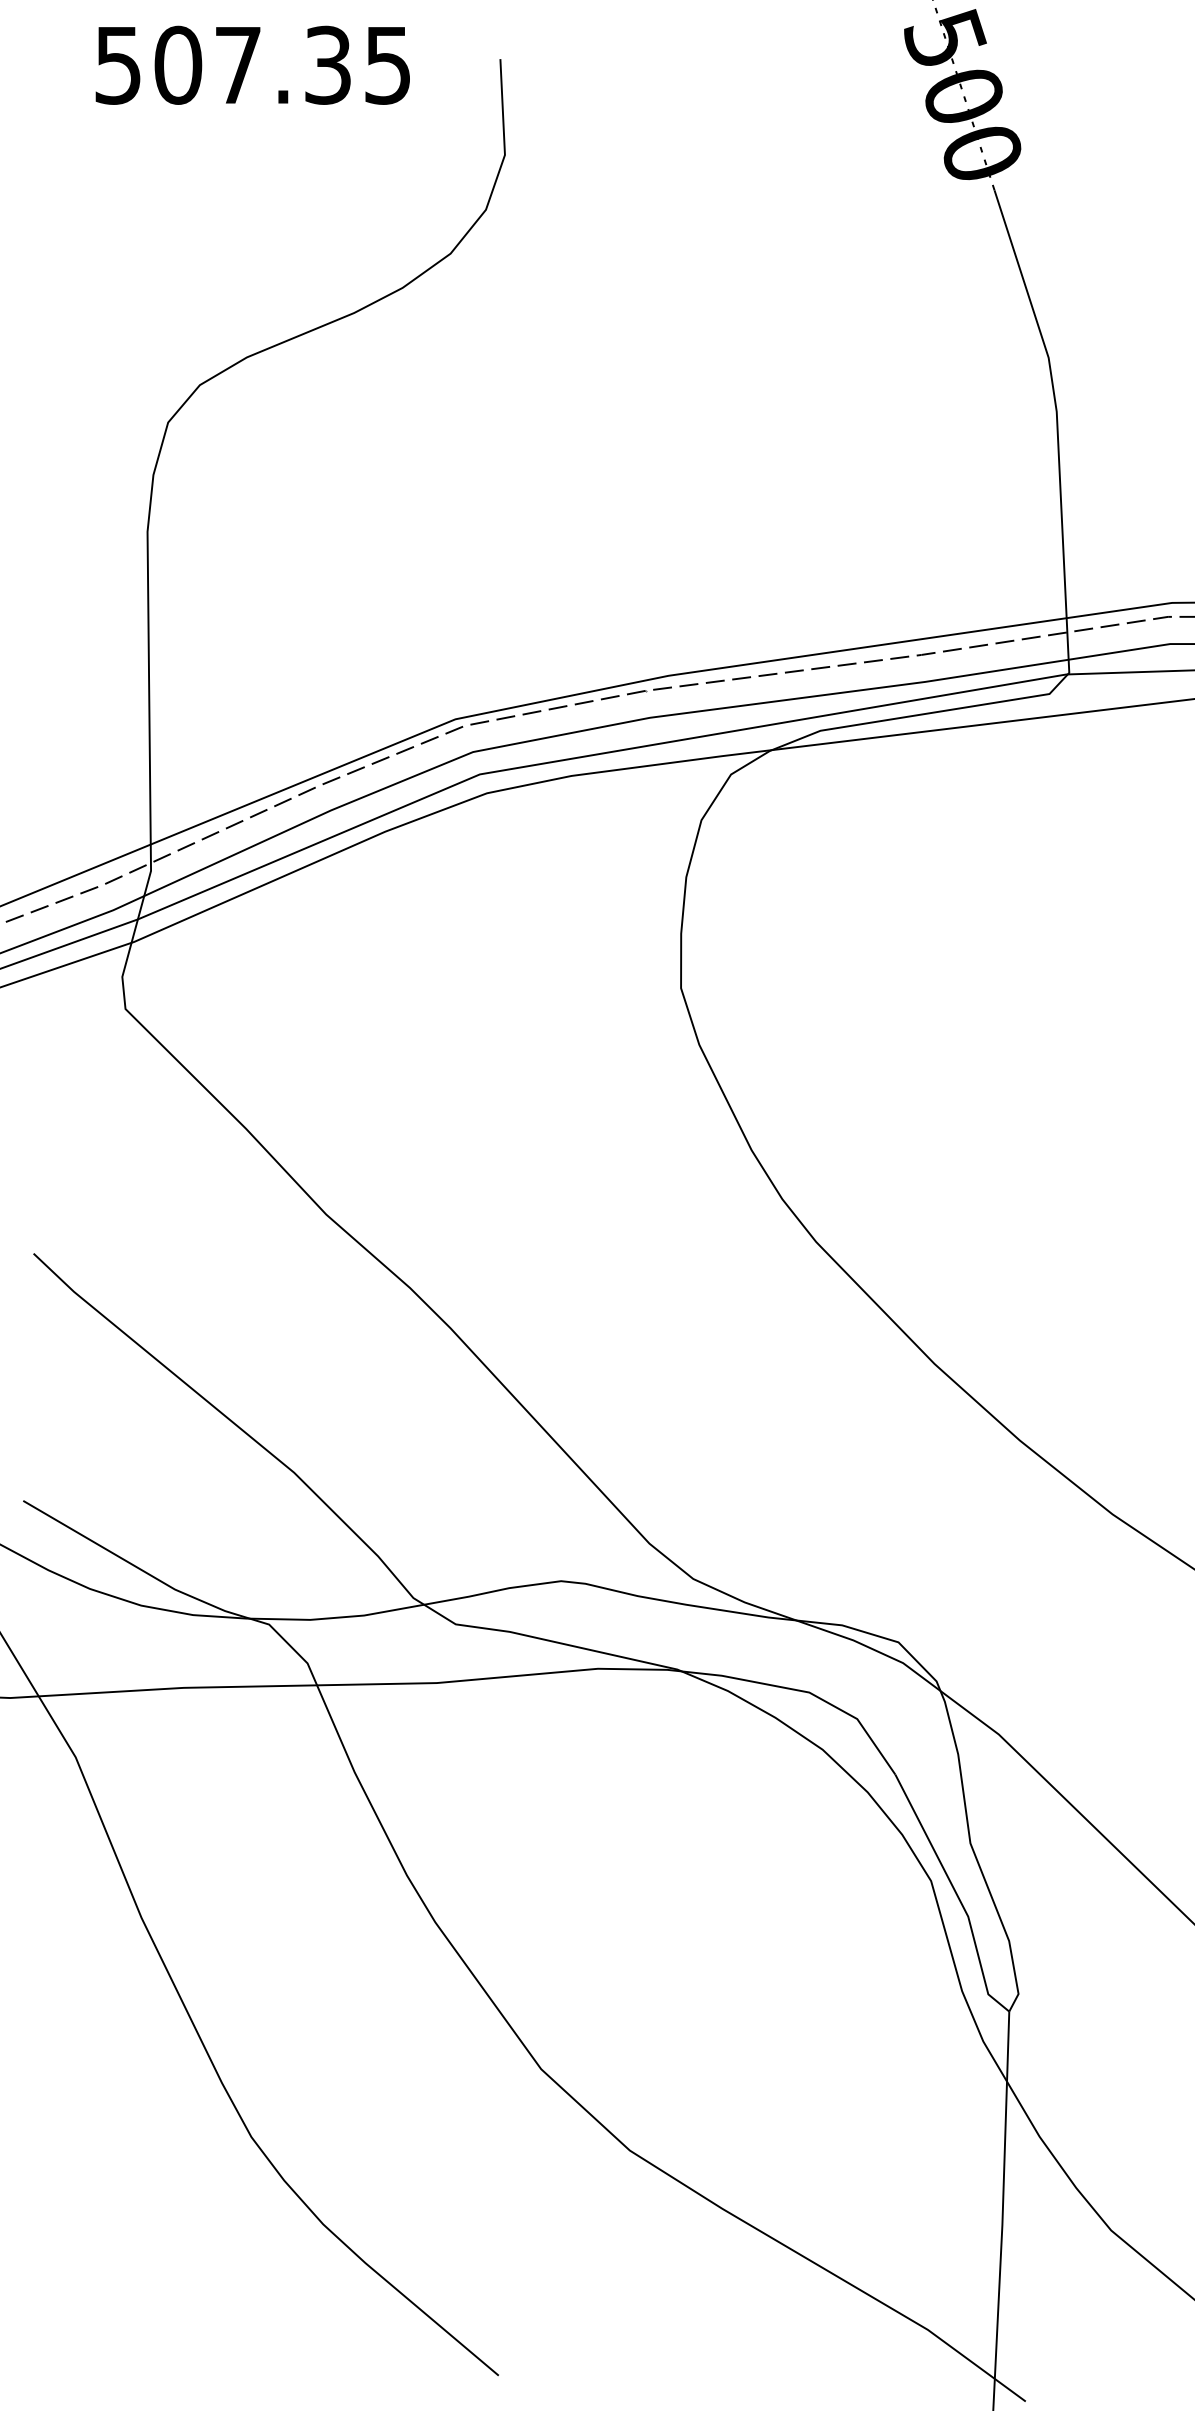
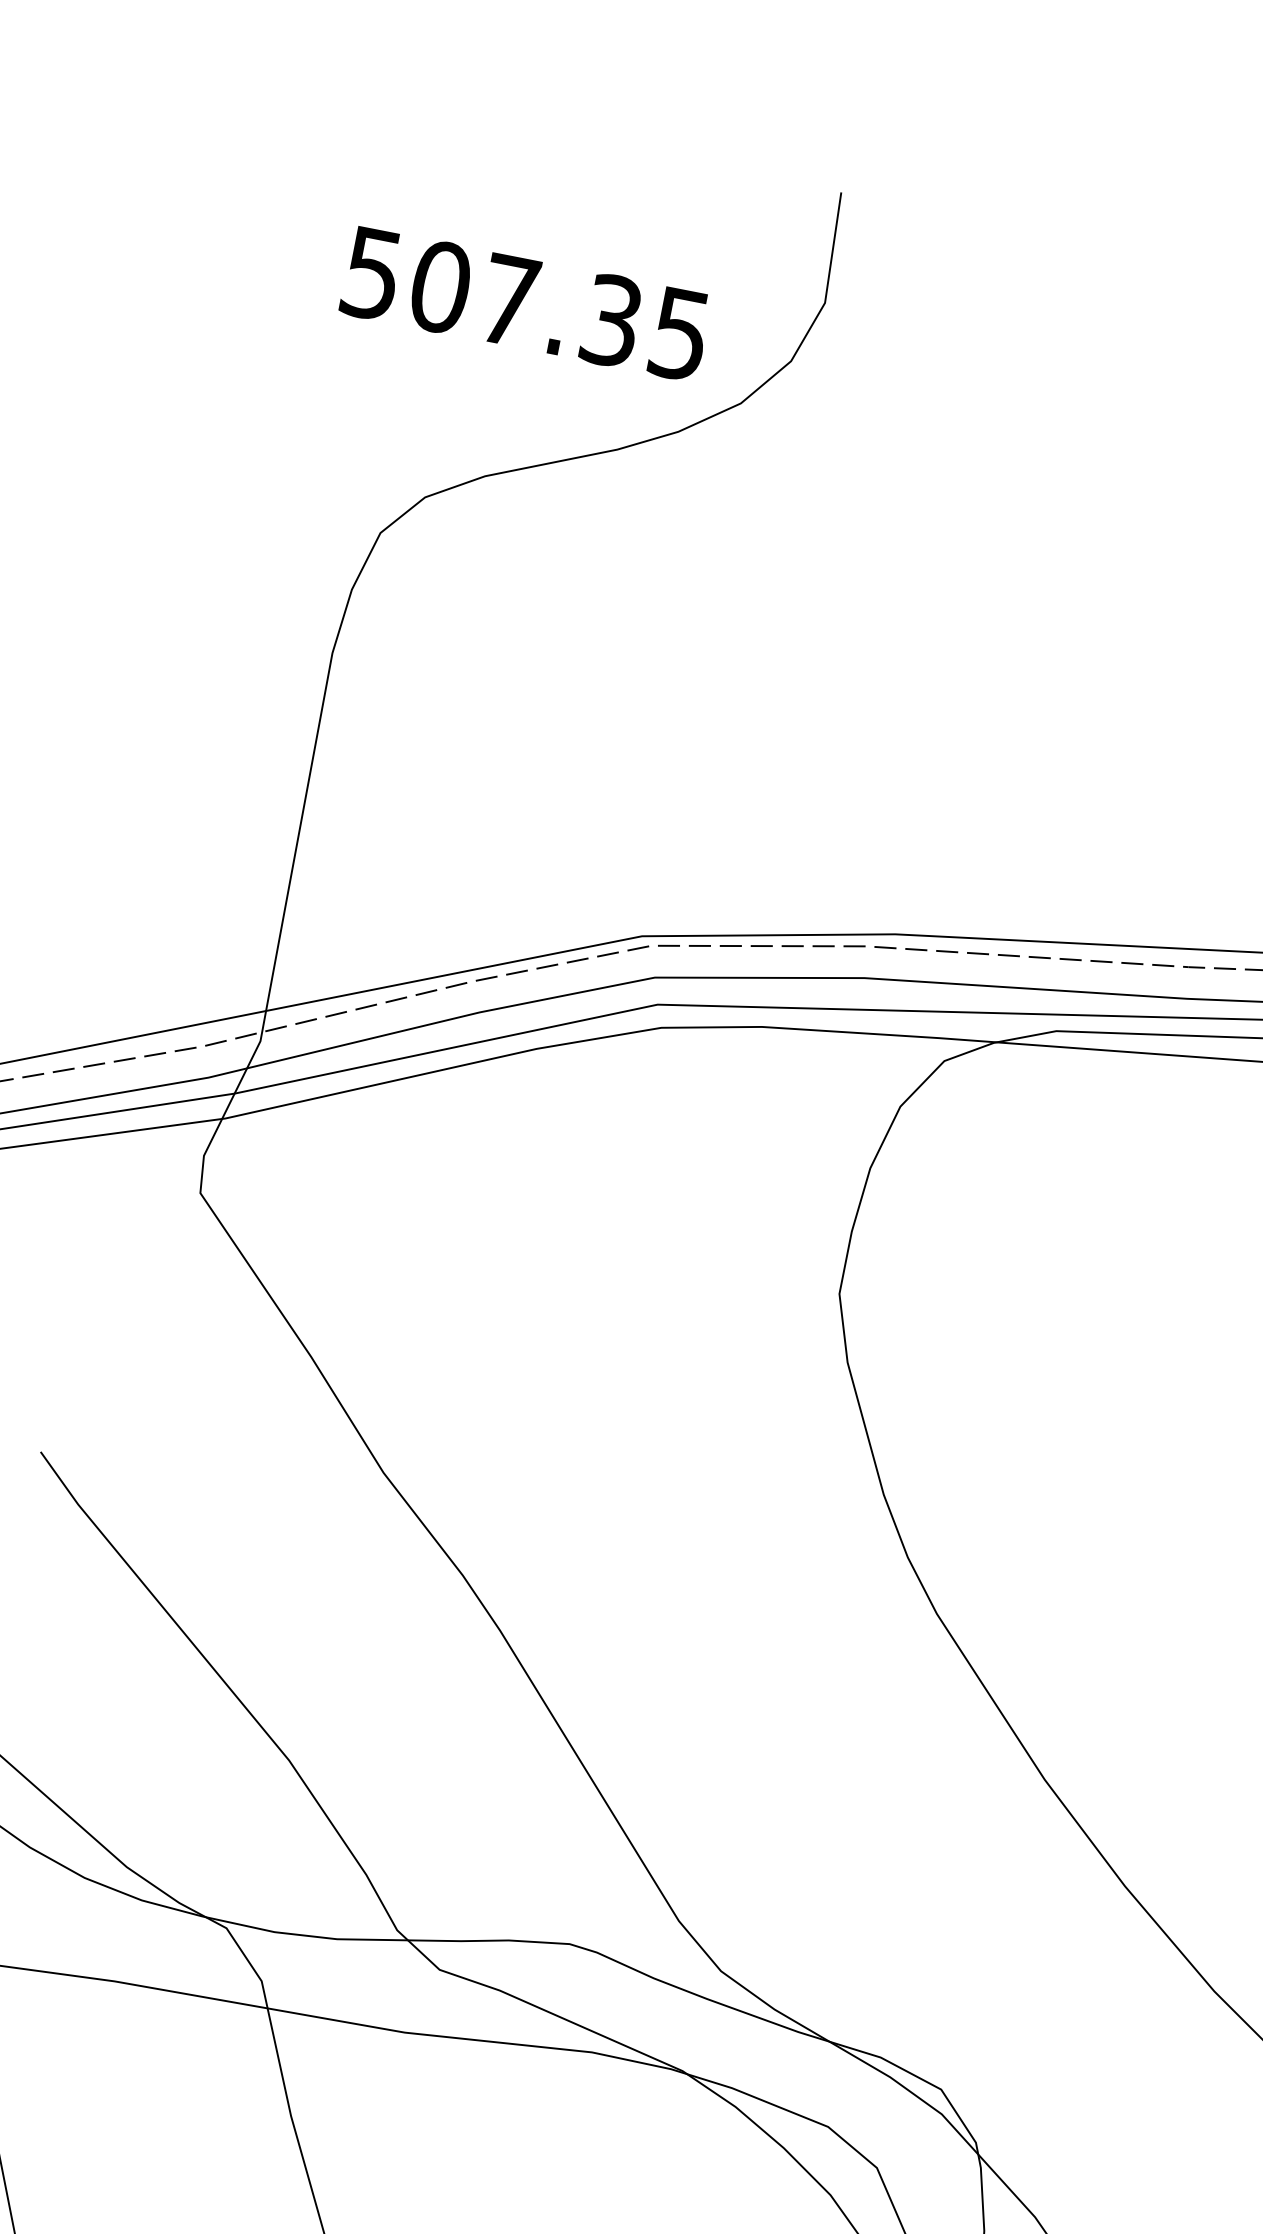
text: (252, 64) -> (525, 302), moved

